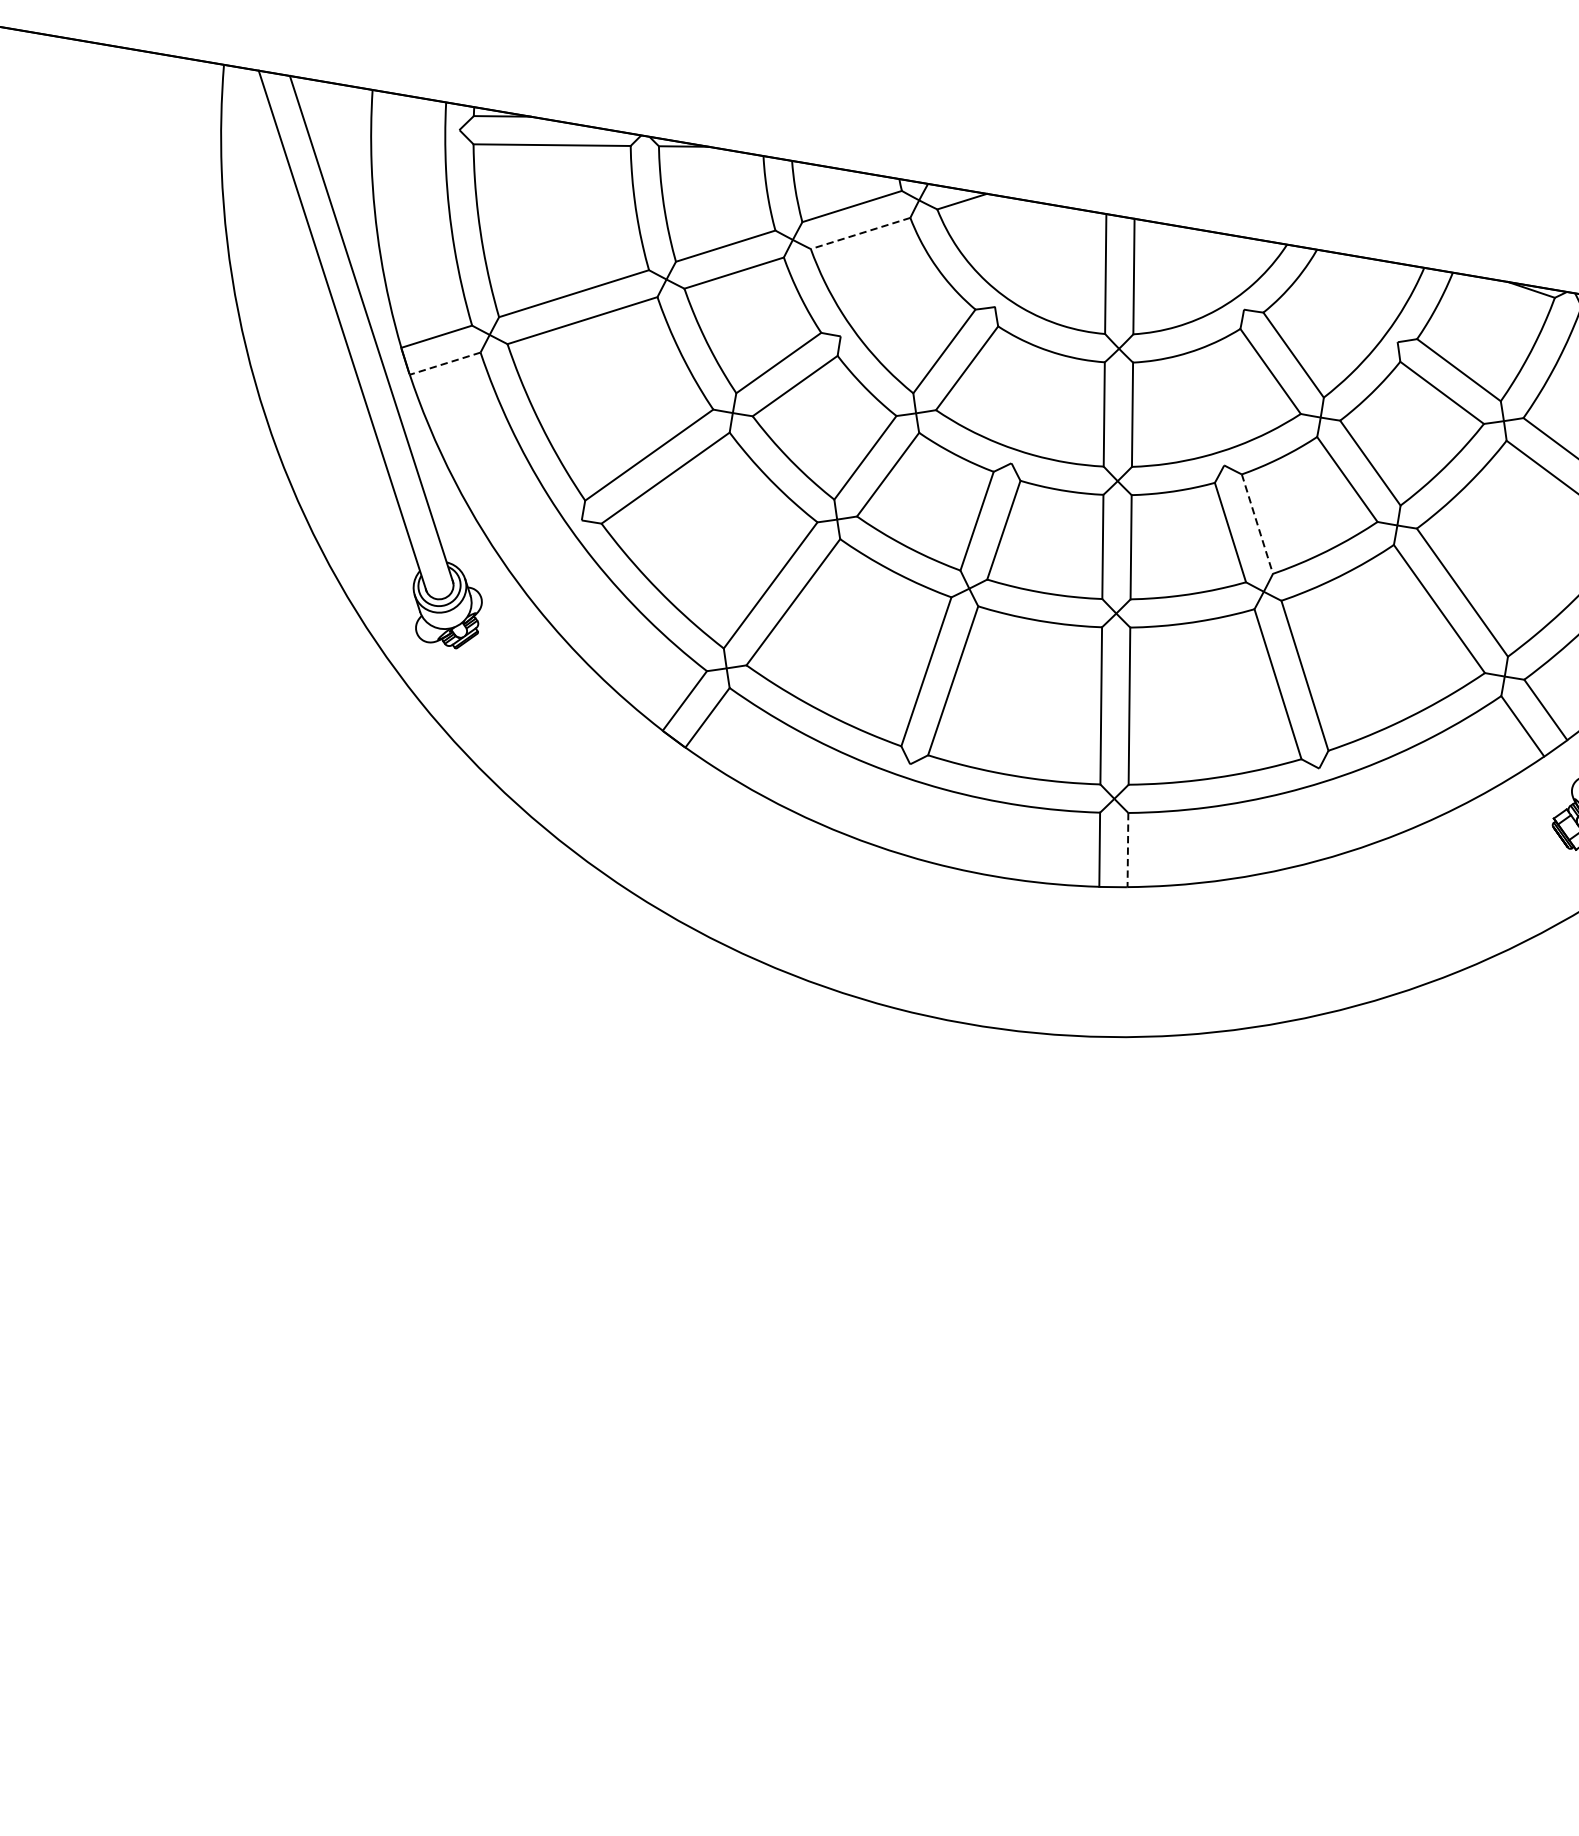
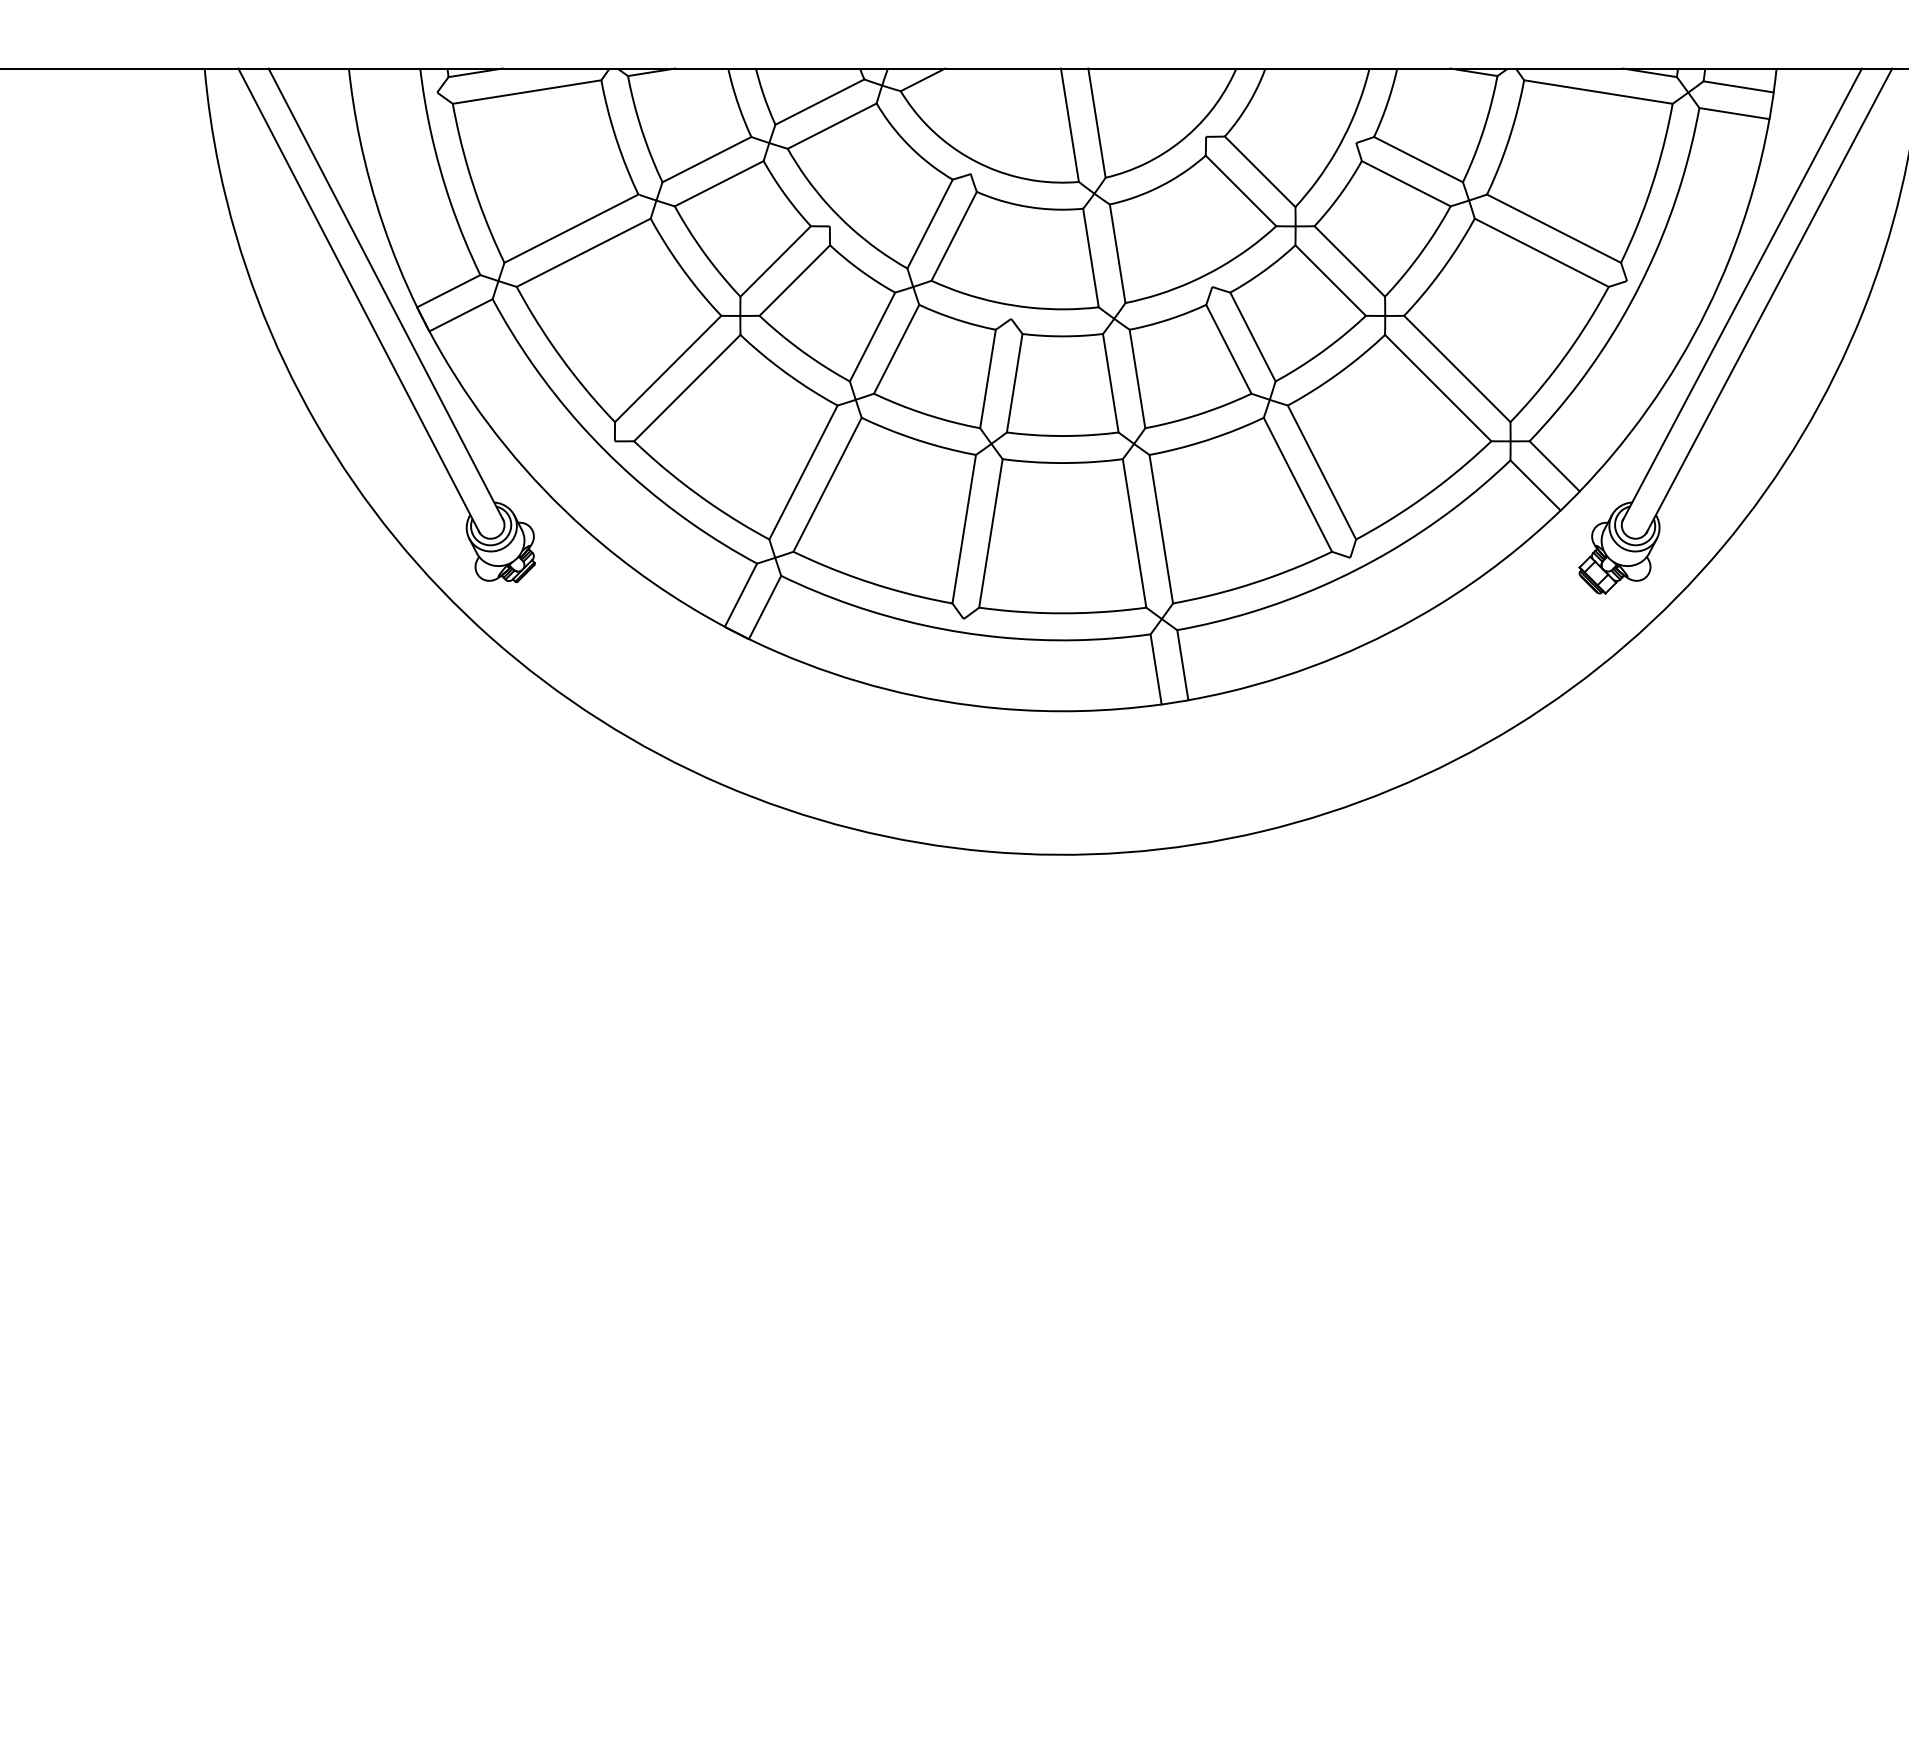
line: (860, 233) -> (832, 126), dashed -> solid
line: (444, 363) -> (460, 315), dashed -> solid
line: (1256, 524) -> (1252, 337), dashed -> solid
line: (1127, 850) -> (1182, 665), dashed -> solid

